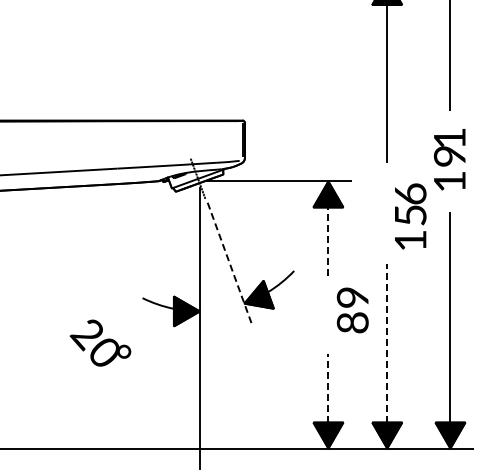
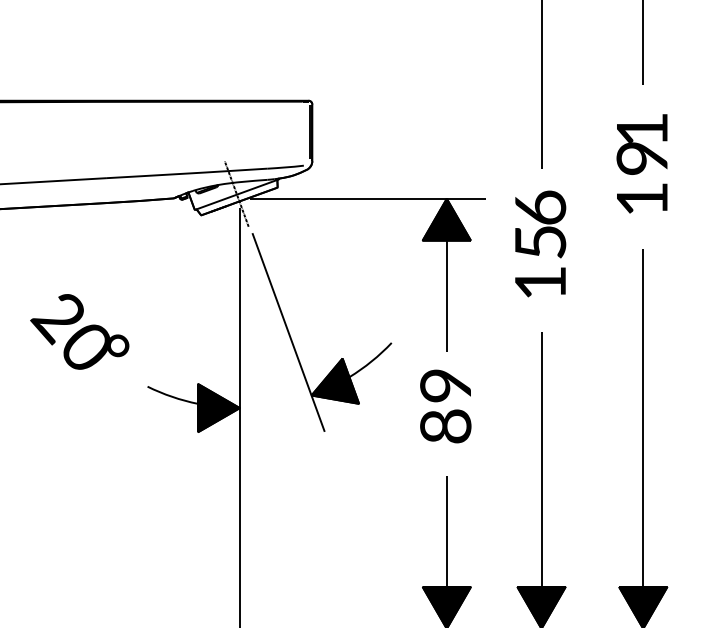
text: (410, 216) -> (540, 243), moved
line: (328, 241) -> (446, 295), dashed -> solid
line: (230, 264) -> (289, 332), dashed -> solid
text: (352, 310) -> (445, 406), moved
text: (100, 342) -> (79, 330), moved
line: (387, 342) -> (541, 458), dashed -> solid
line: (328, 388) -> (446, 532), dashed -> solid

